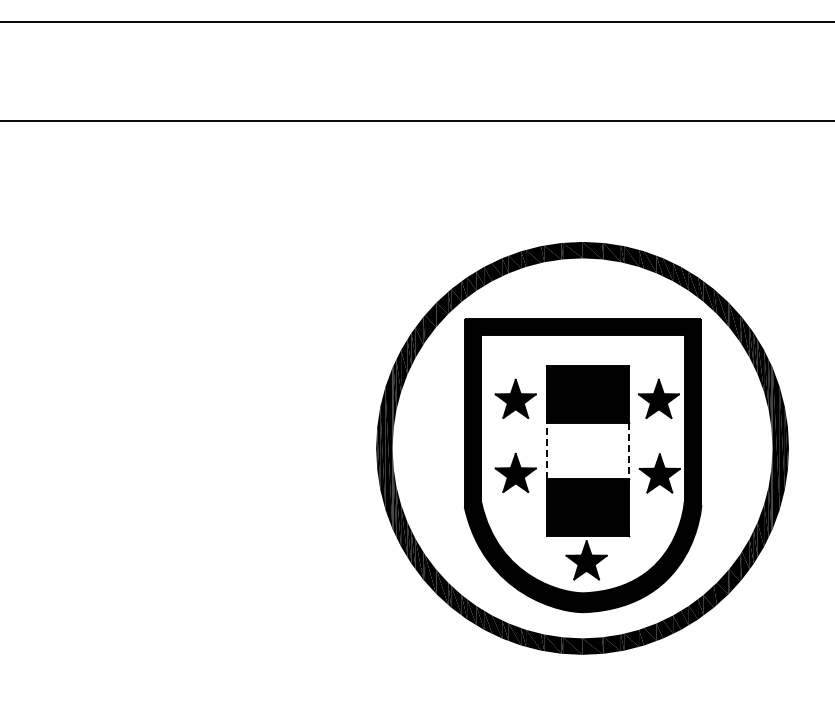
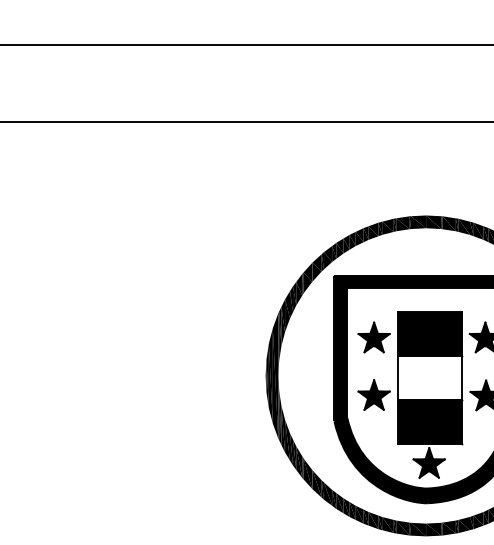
line: (546, 450) -> (398, 377), dashed -> solid
line: (629, 450) -> (462, 377), dashed -> solid

